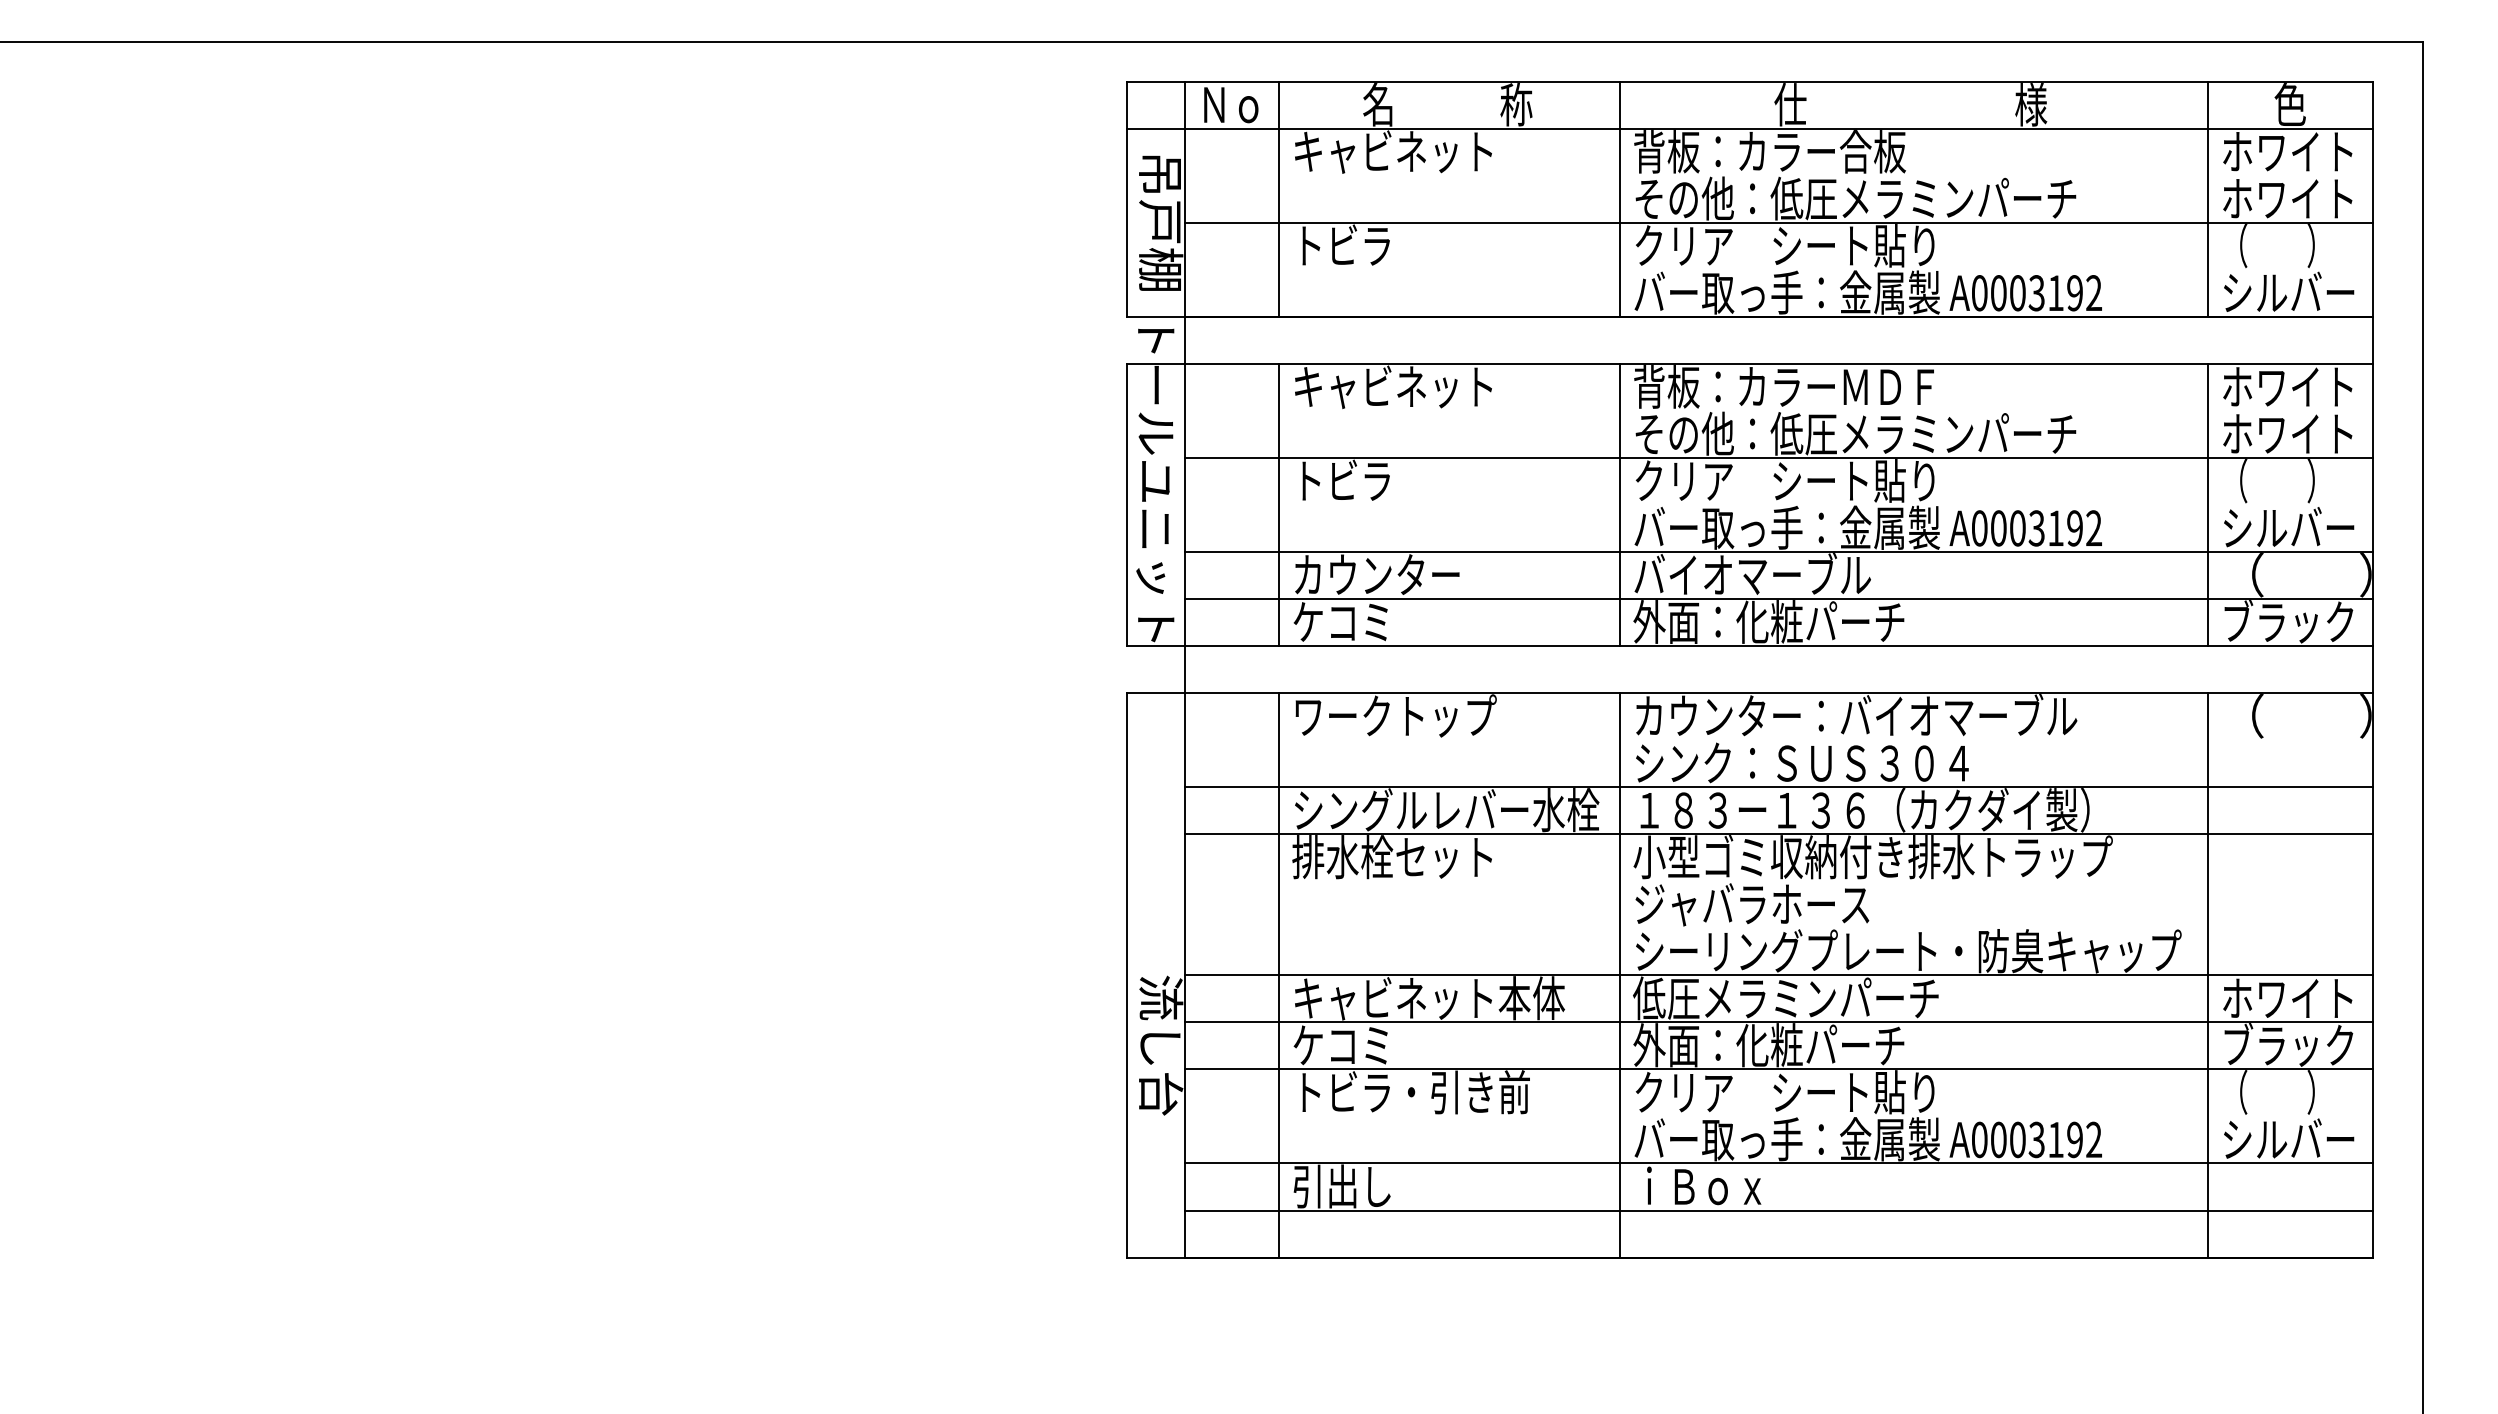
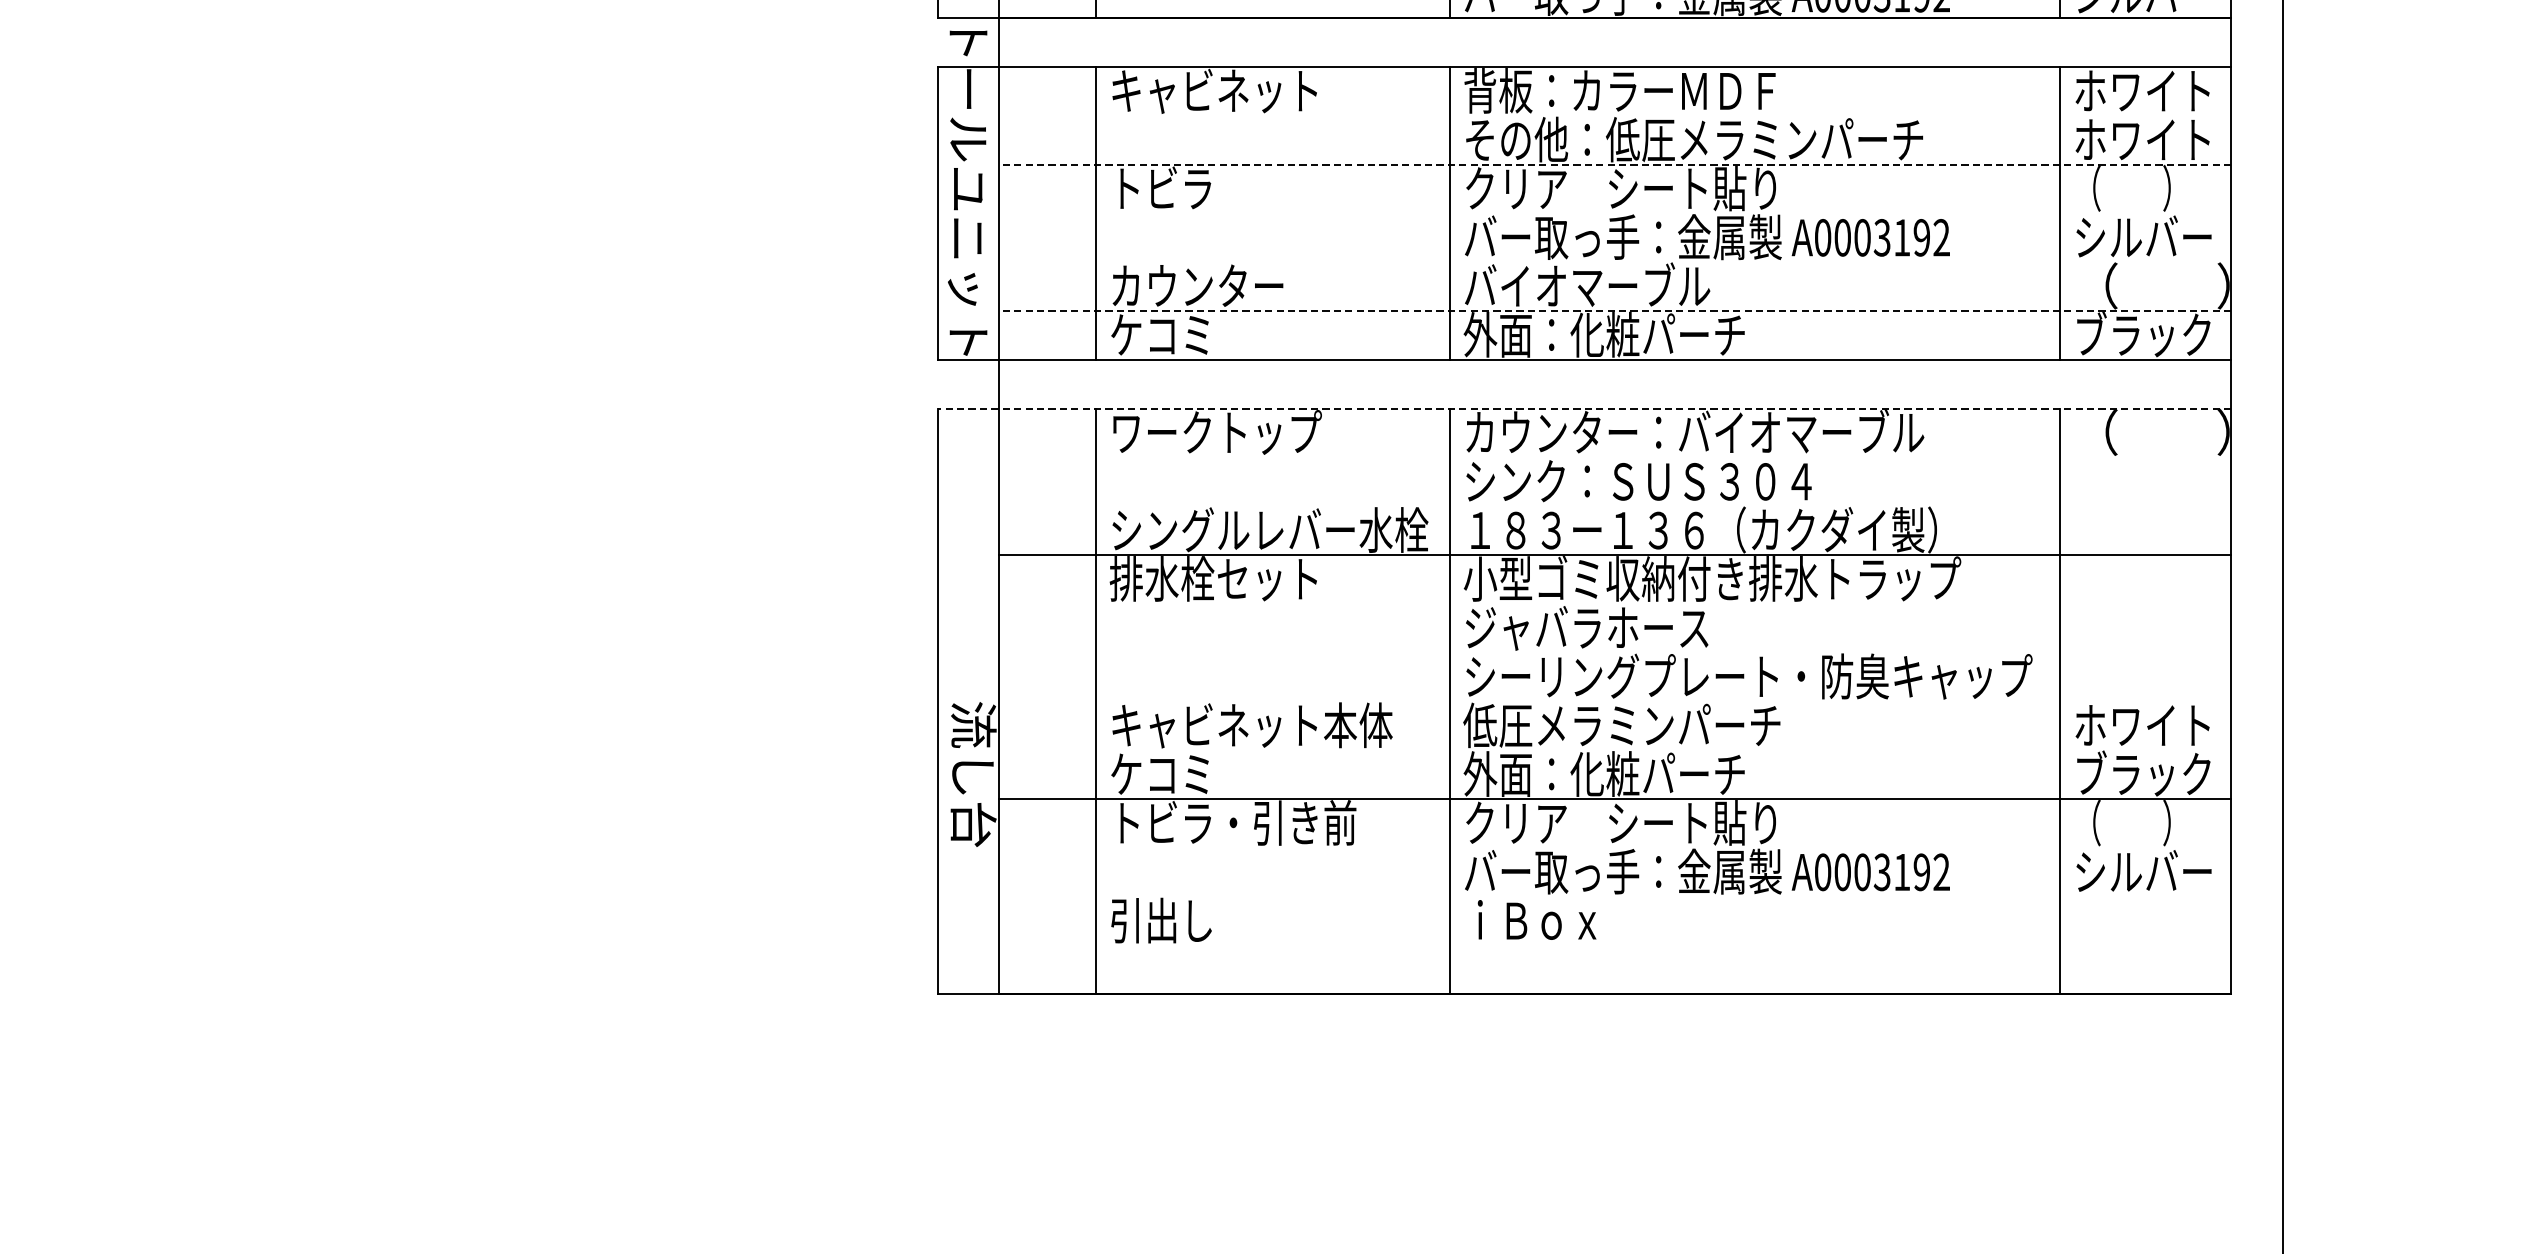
line: (1779, 457) -> (1615, 164), solid -> dashed
line: (1779, 551) -> (1615, 261), removed
line: (1779, 599) -> (1615, 311), solid -> dashed
line: (1749, 693) -> (1584, 409), solid -> dashed
line: (1779, 787) -> (1615, 506), removed
line: (1779, 975) -> (1615, 701), removed
line: (1779, 1022) -> (1615, 750), removed
line: (1779, 1163) -> (1615, 896), removed
line: (1779, 1210) -> (1615, 945), removed

